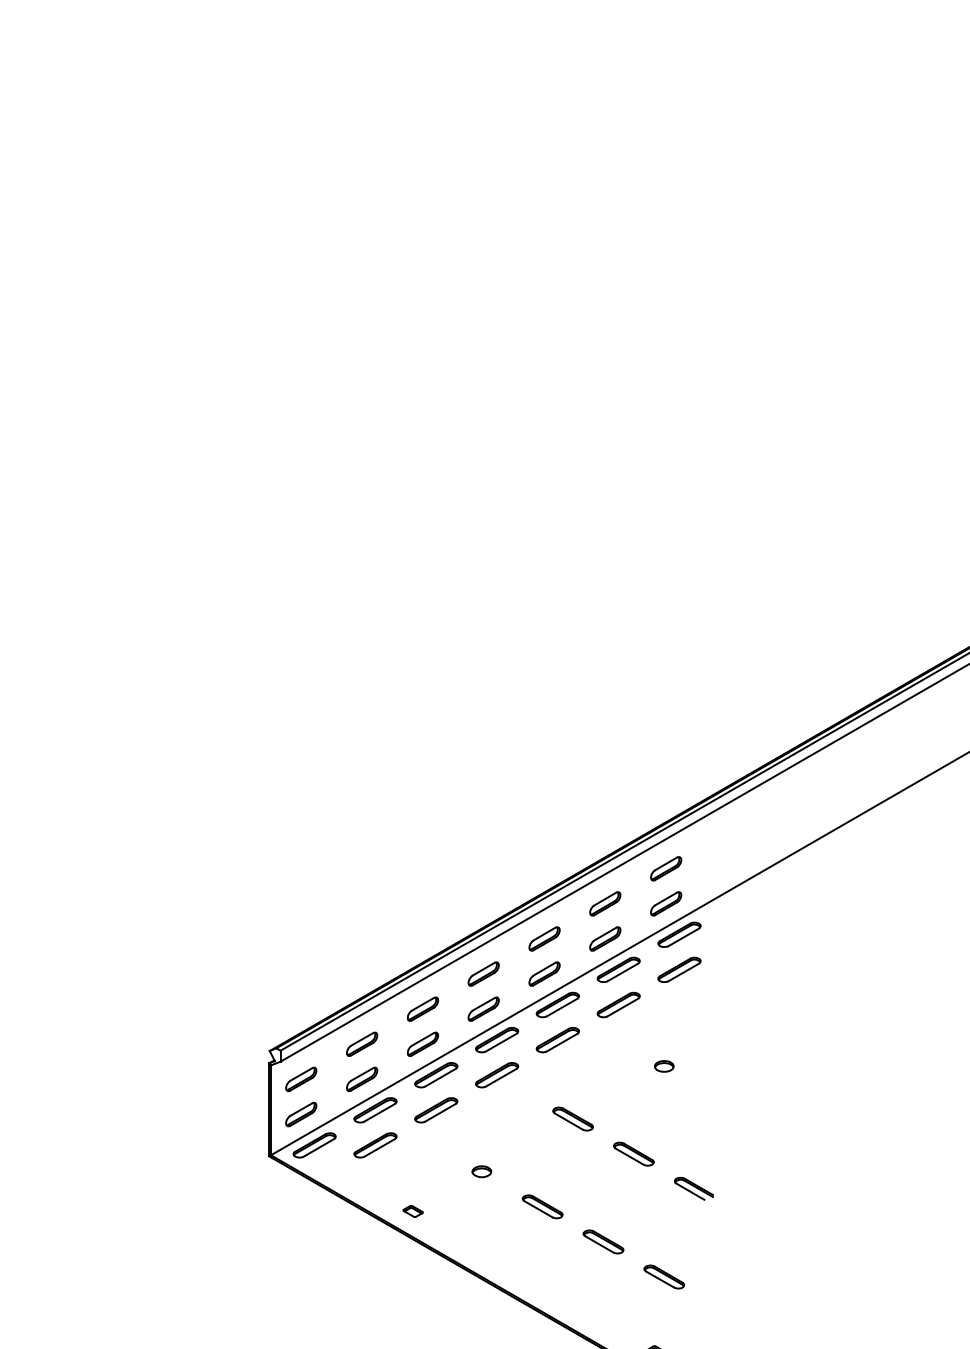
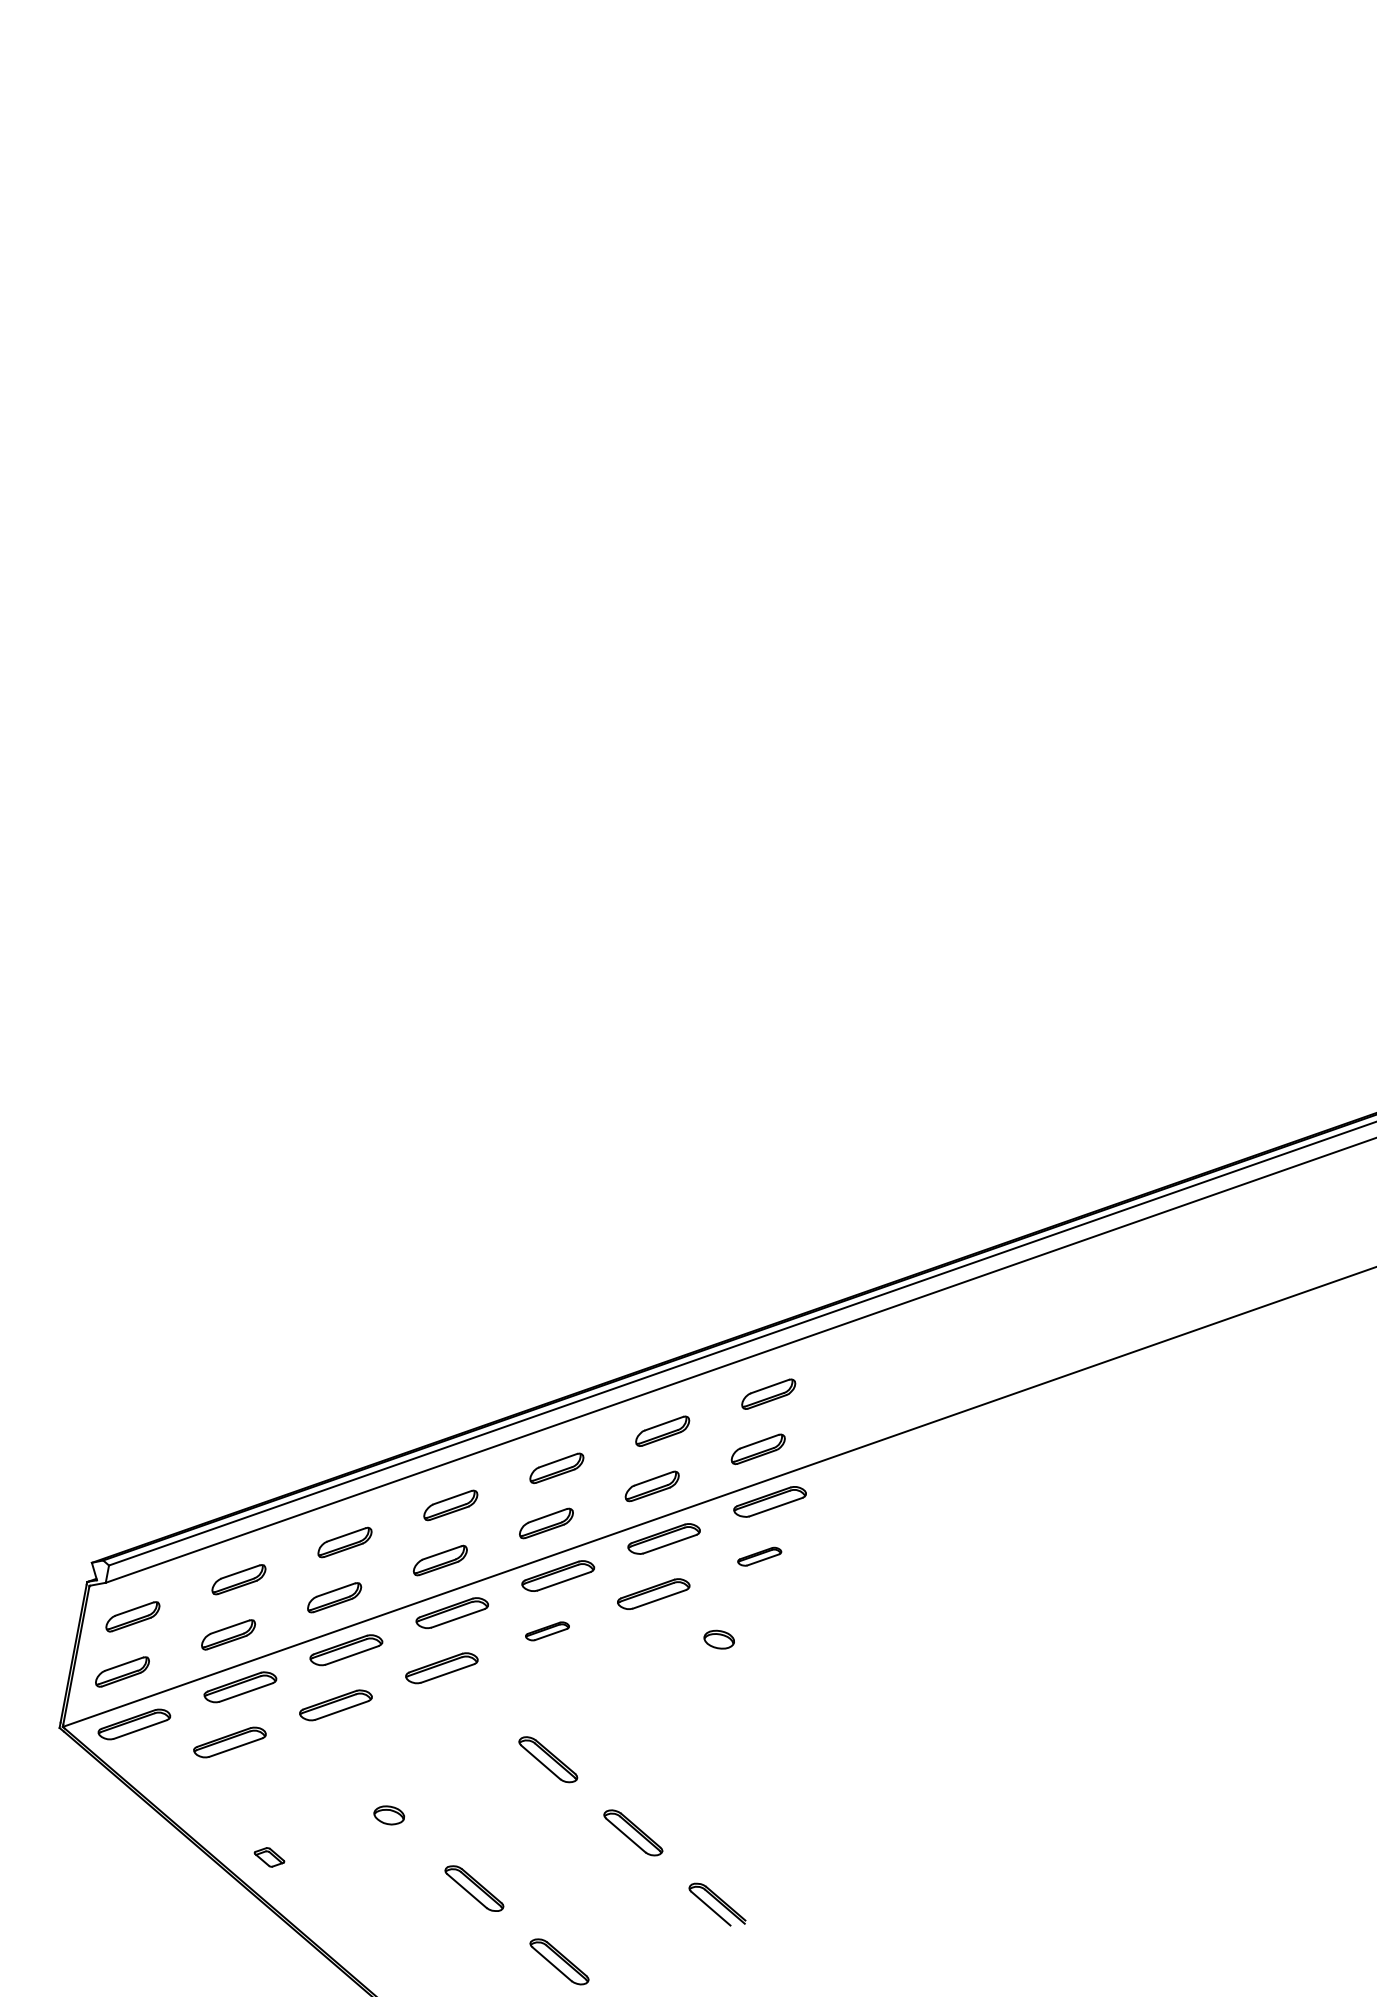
part: (679, 969) -> (759, 1556), size x0.6
part: (557, 1040) -> (547, 1631), size x0.6
part: (664, 1066) -> (719, 1639), moved

